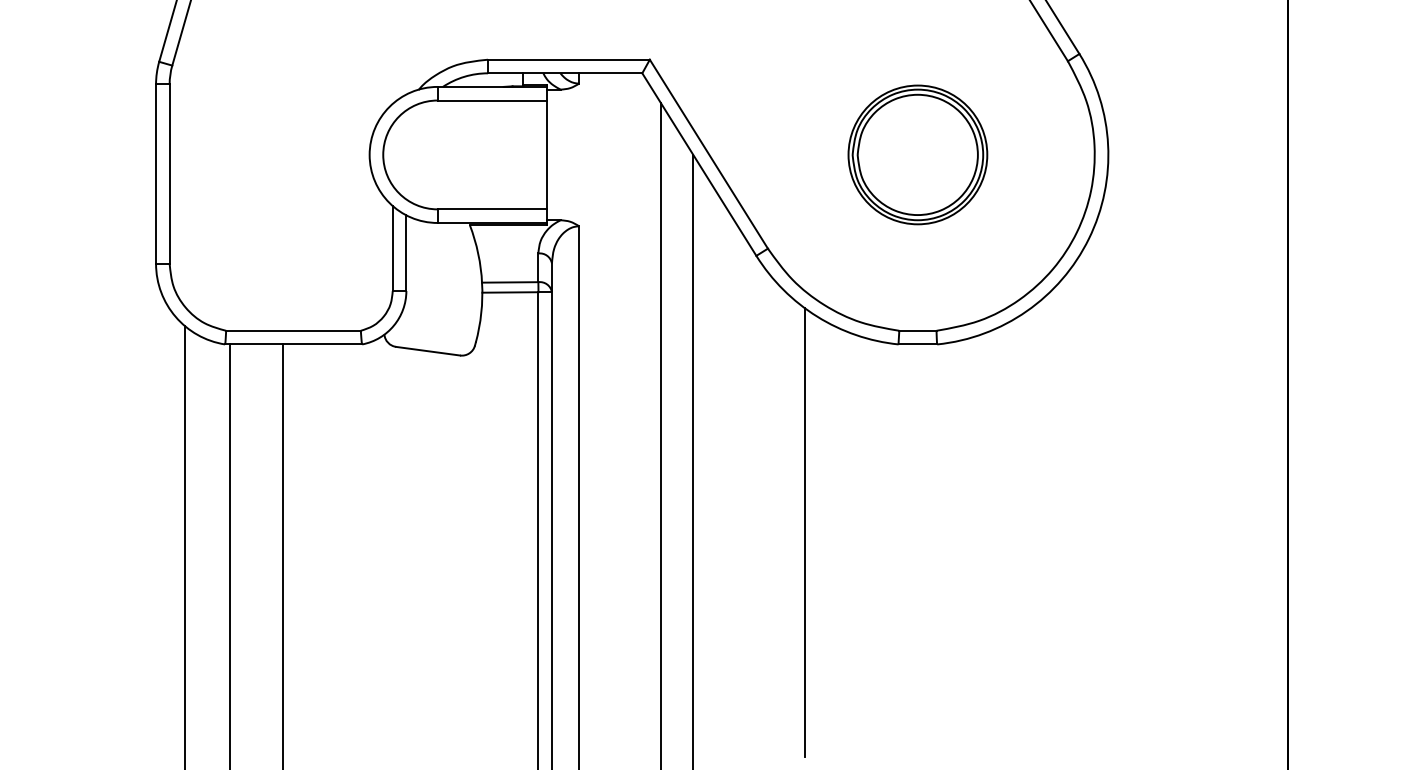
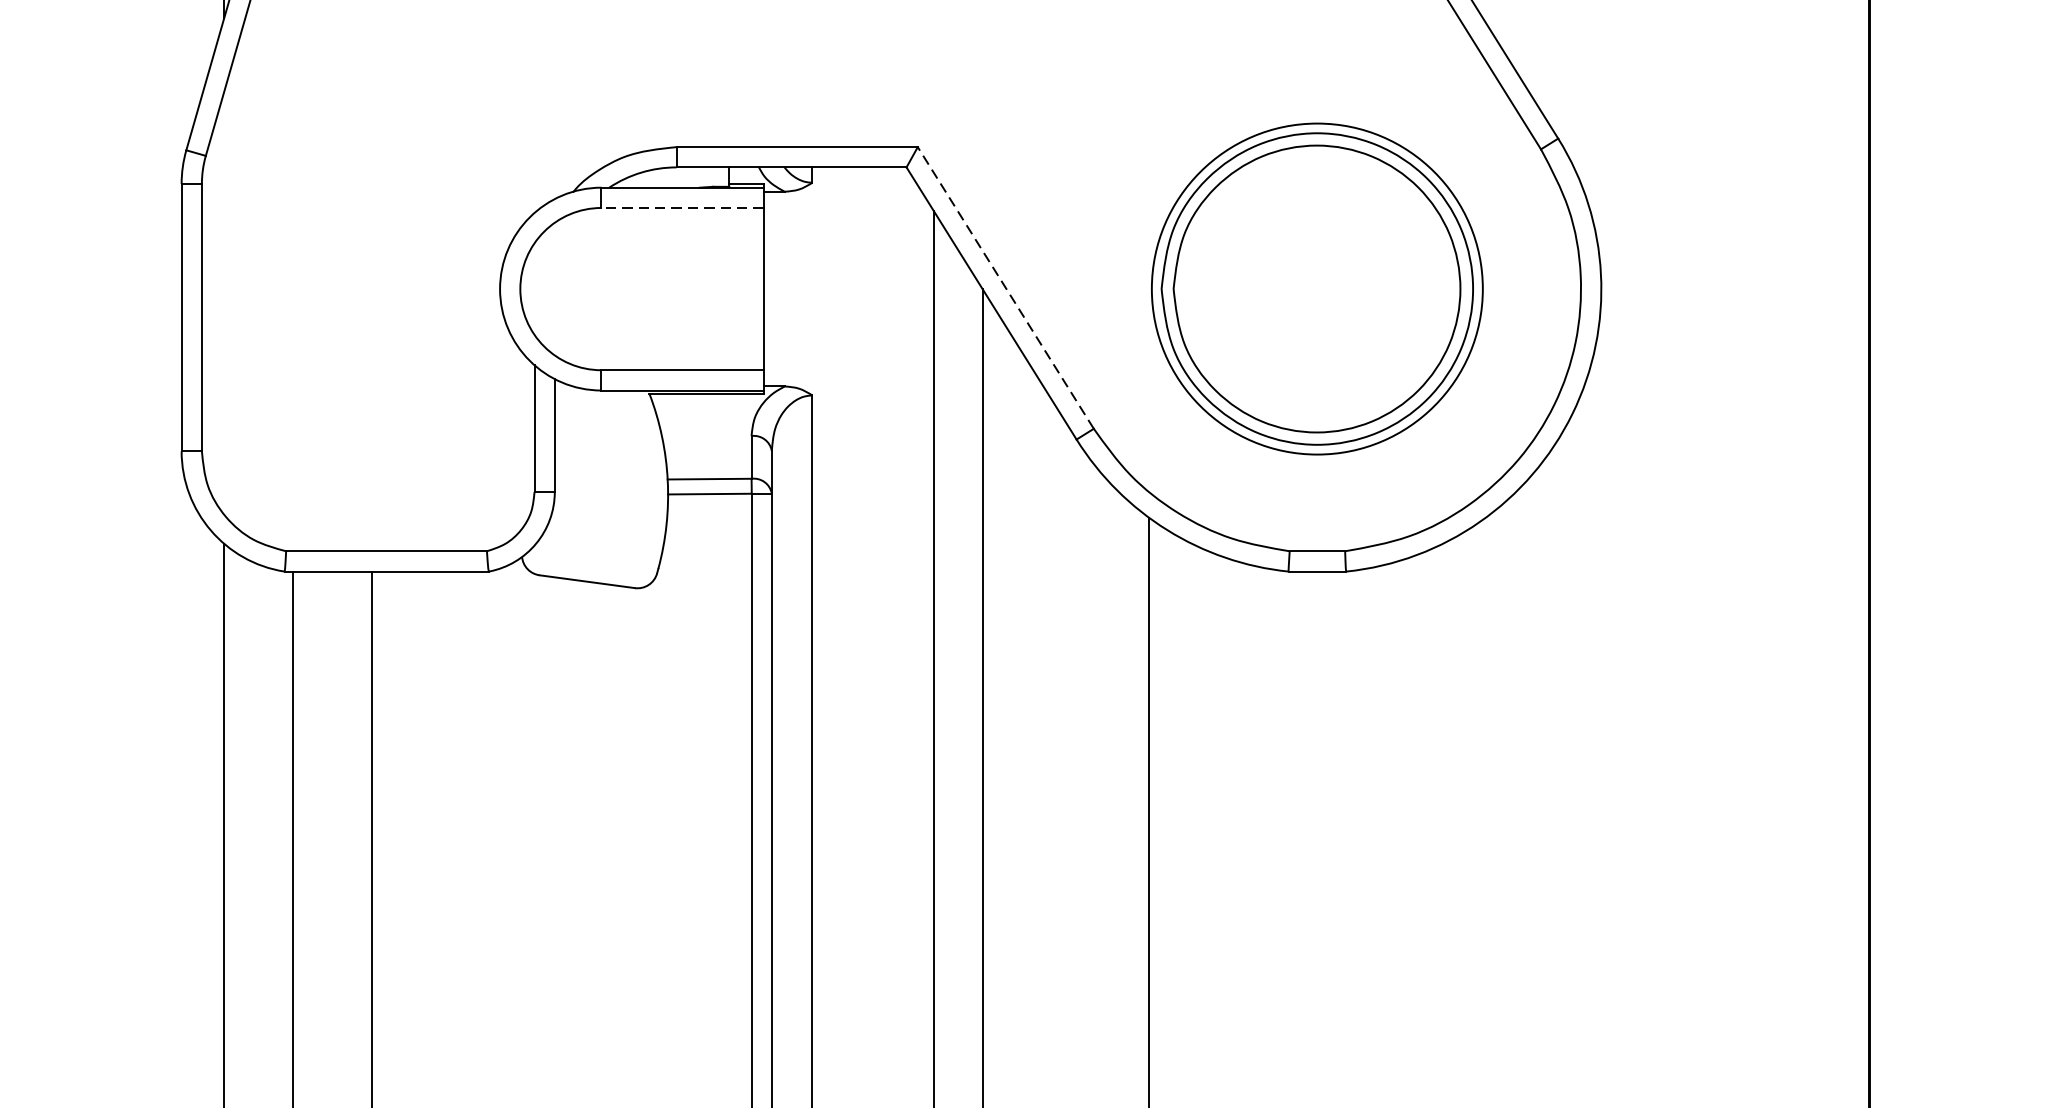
line: (491, 100) -> (681, 207), solid -> dashed
line: (708, 153) -> (1005, 286), solid -> dashed
part: (917, 154) -> (1316, 288), size x1.6

